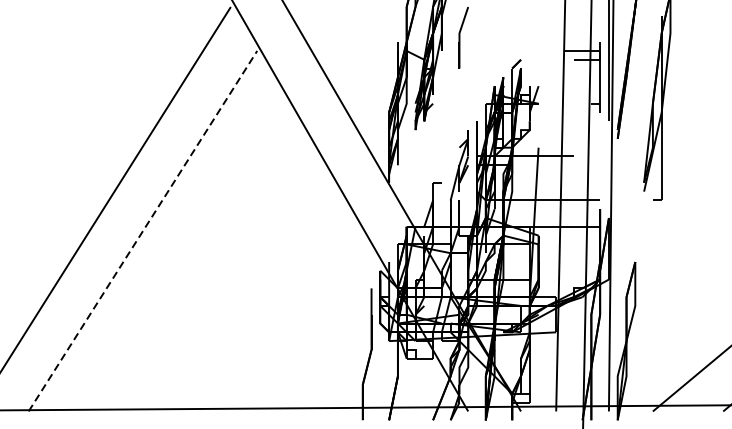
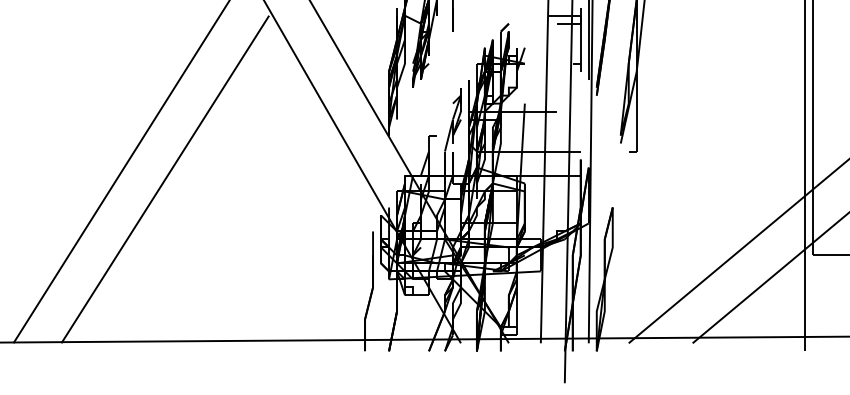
line: (143, 231) -> (165, 179), dashed -> solid

